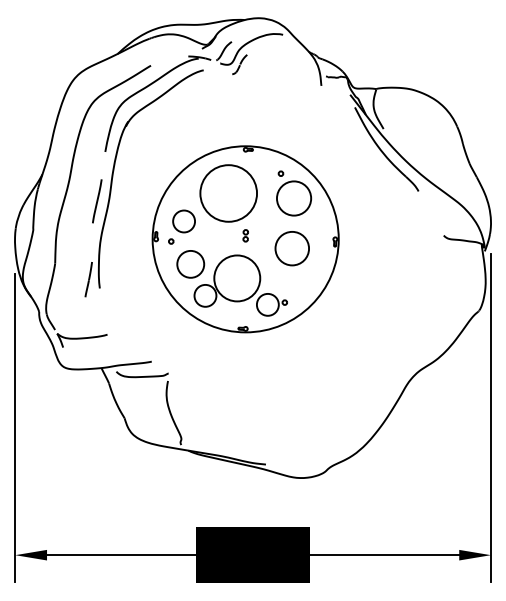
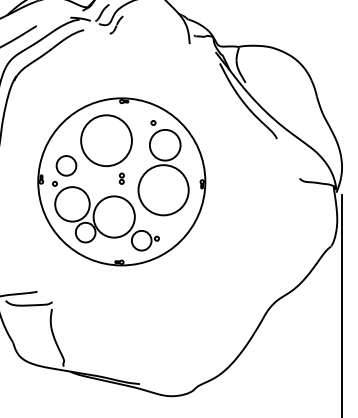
circle: (292, 248) -> (163, 190), size x1.67
circle: (190, 264) -> (72, 204), size x1.43

